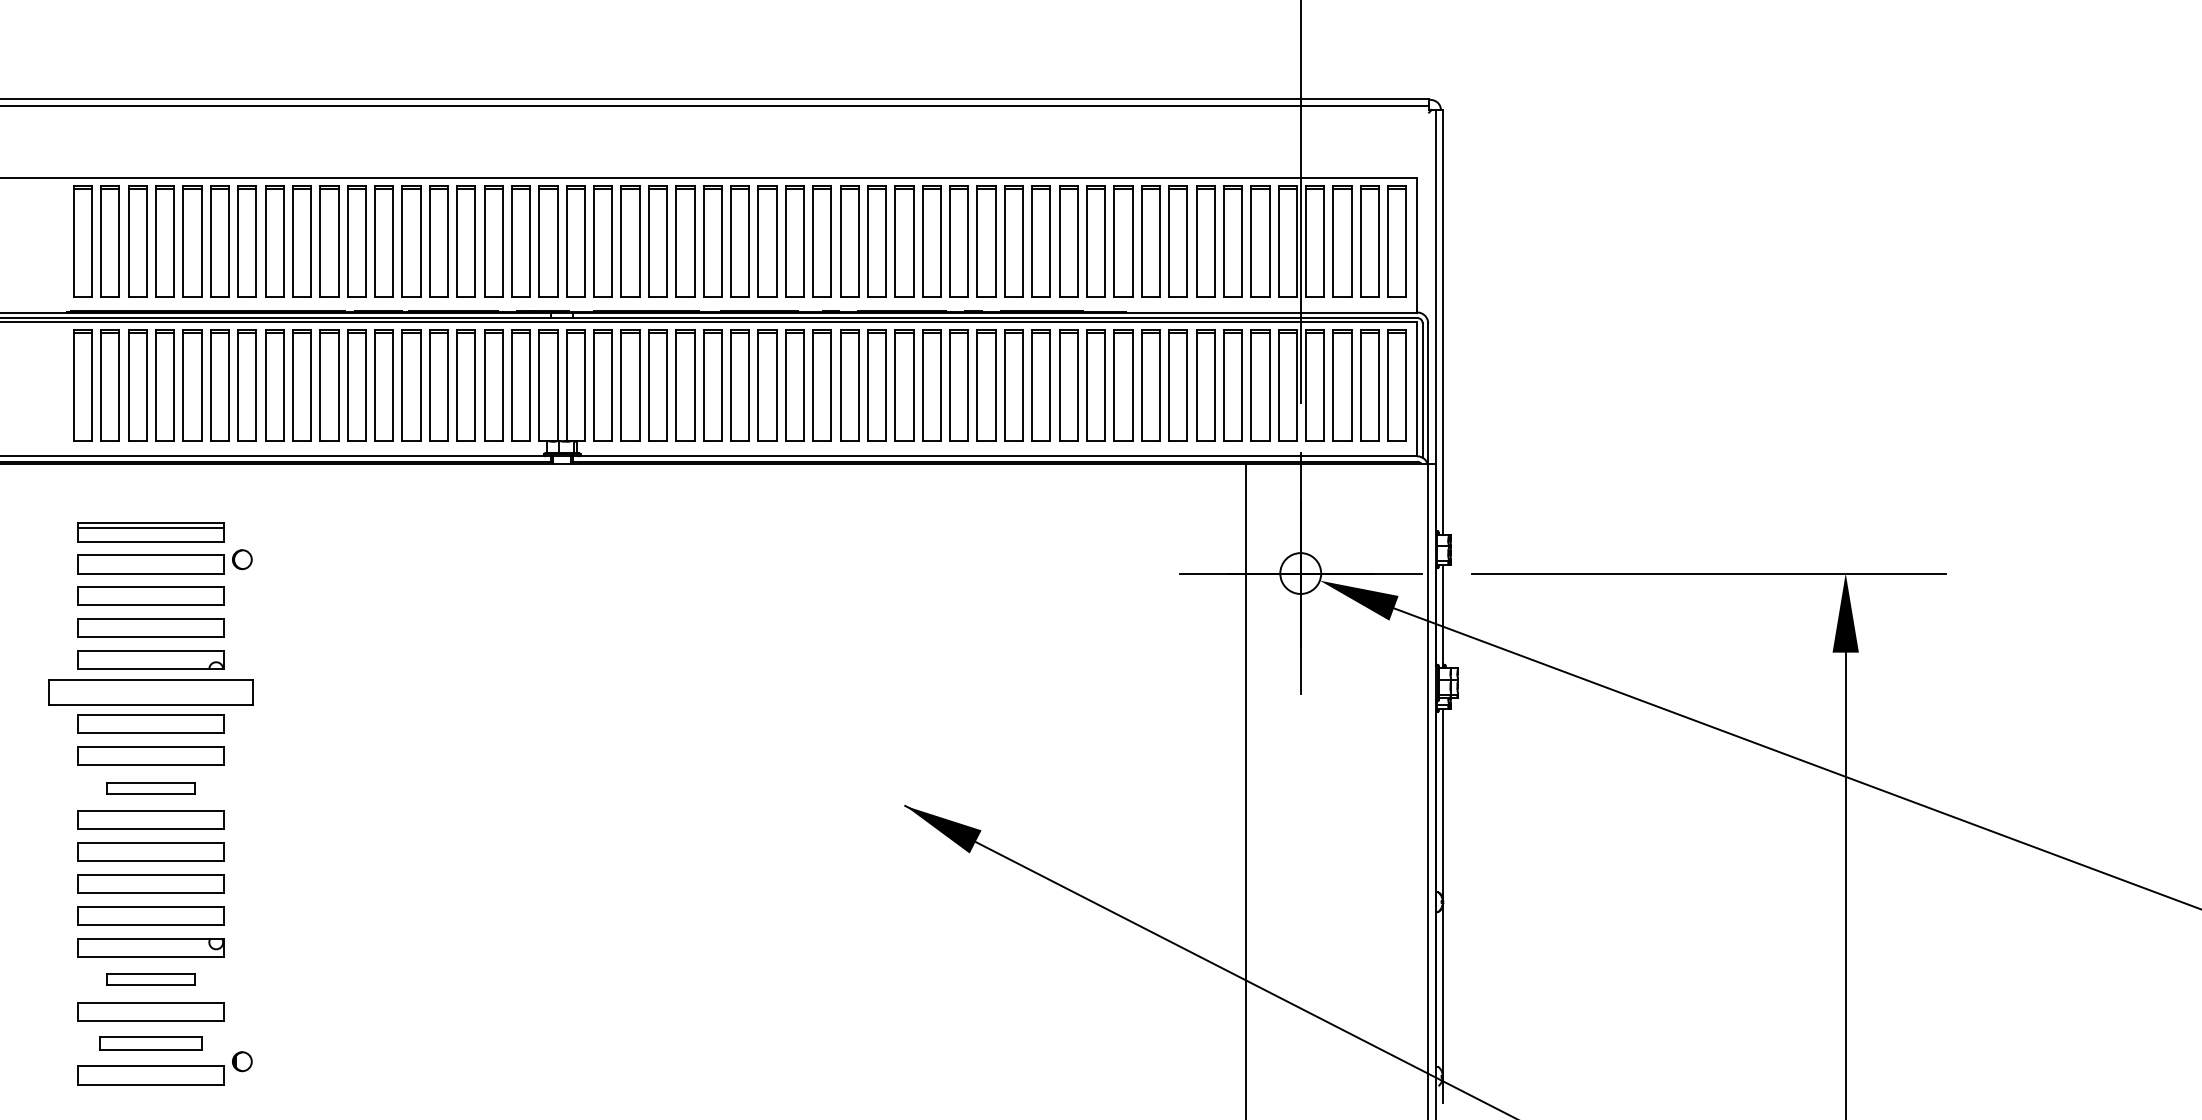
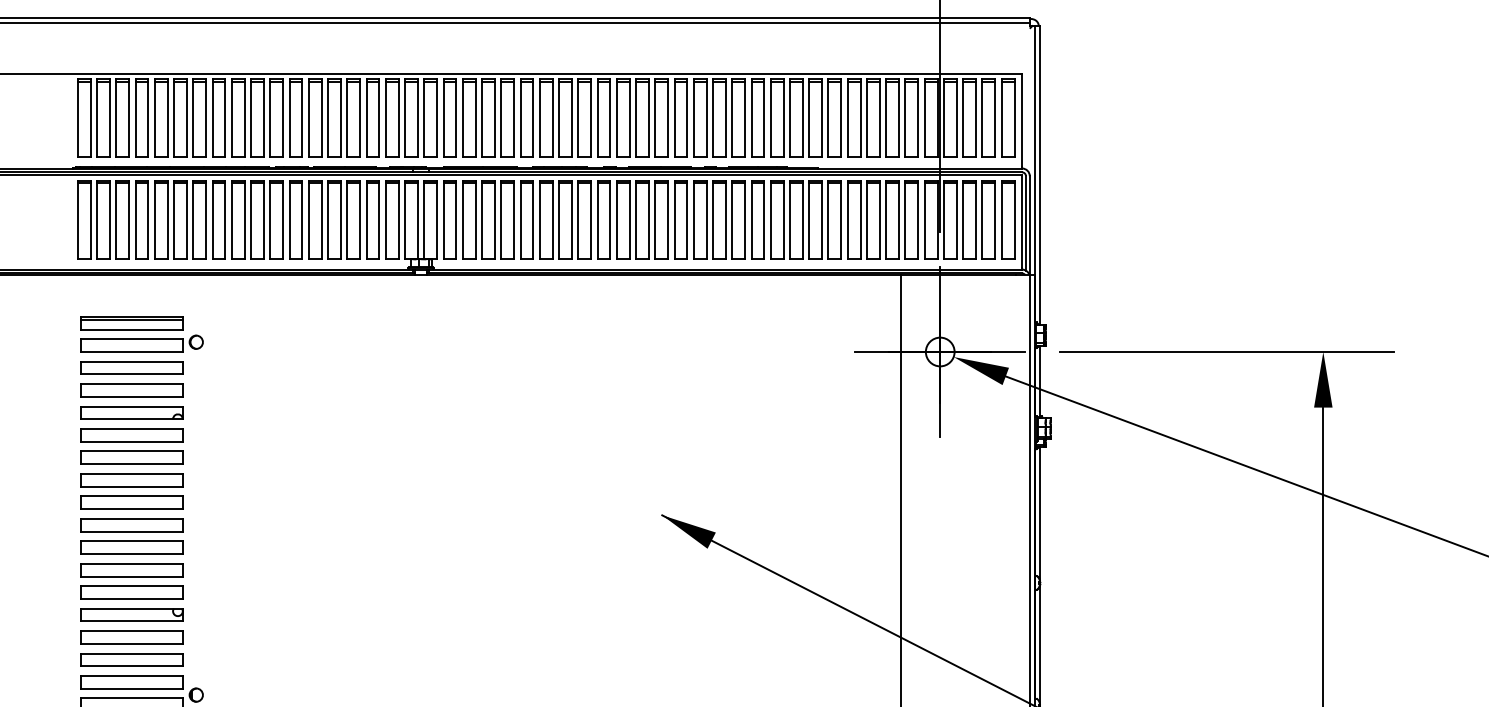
part: (150, 691) -> (131, 434), size x0.71
part: (150, 787) -> (131, 502), size x1.67
part: (150, 979) -> (131, 637), size x1.67
part: (150, 1043) -> (131, 682), size x1.43

